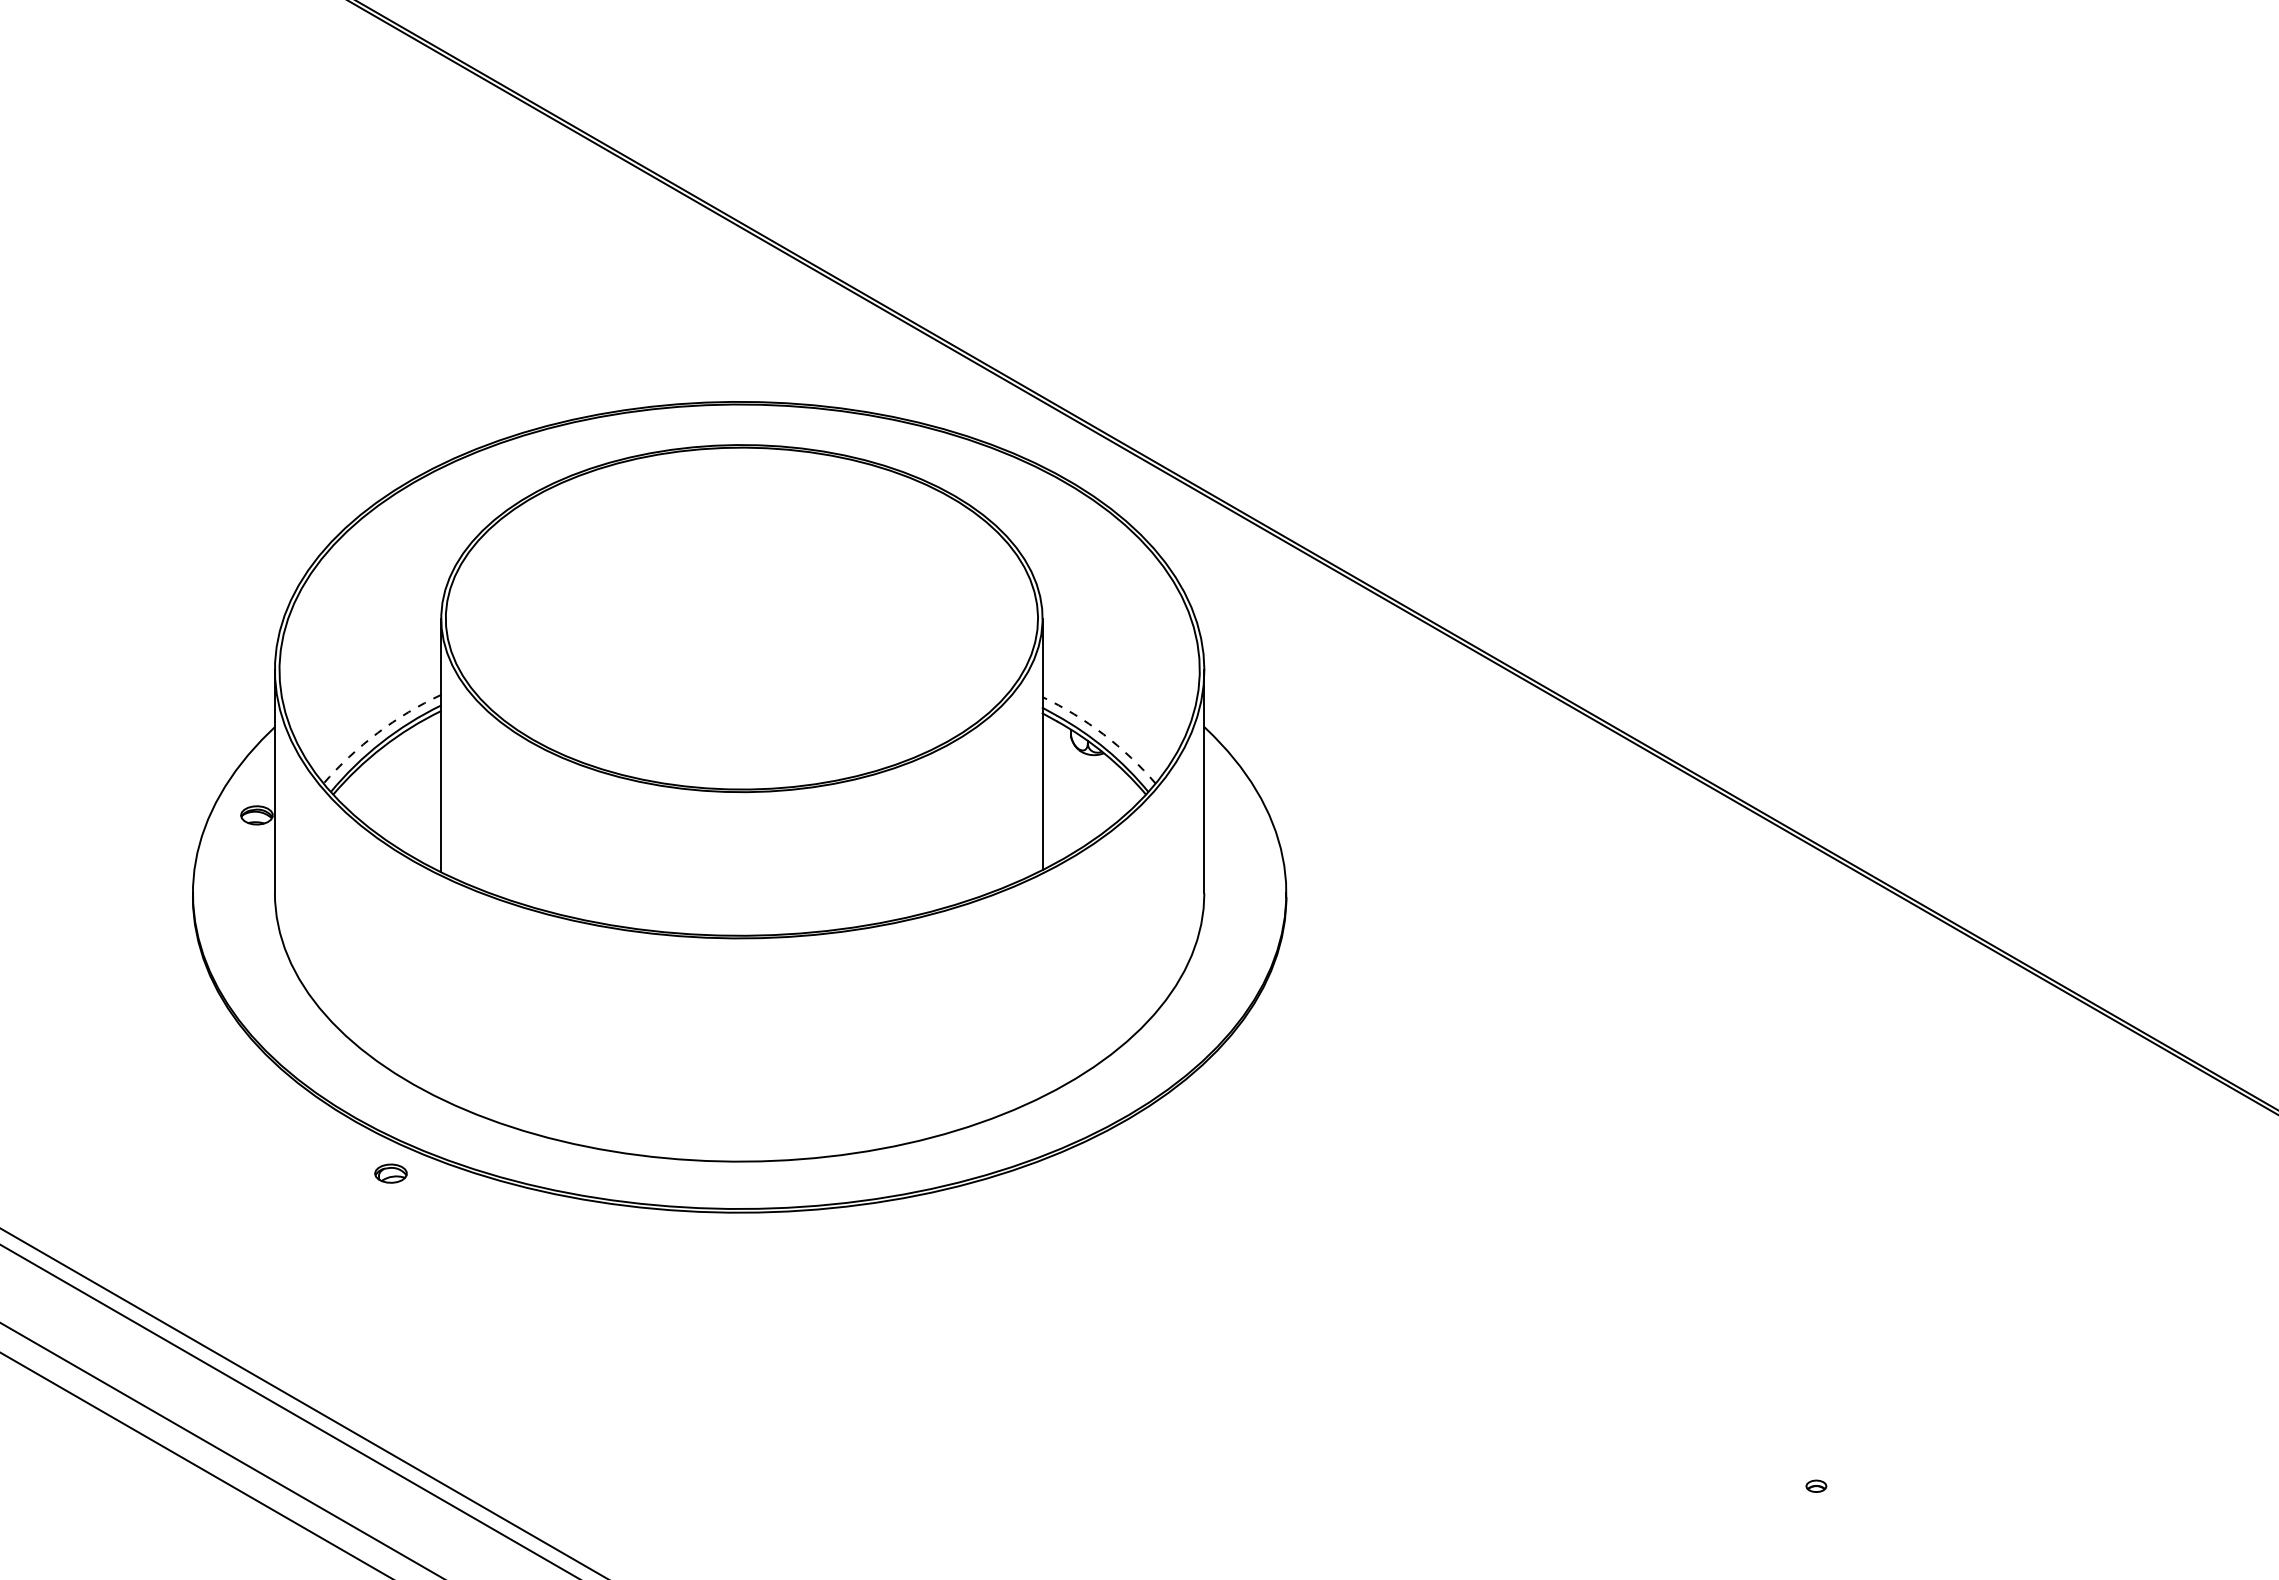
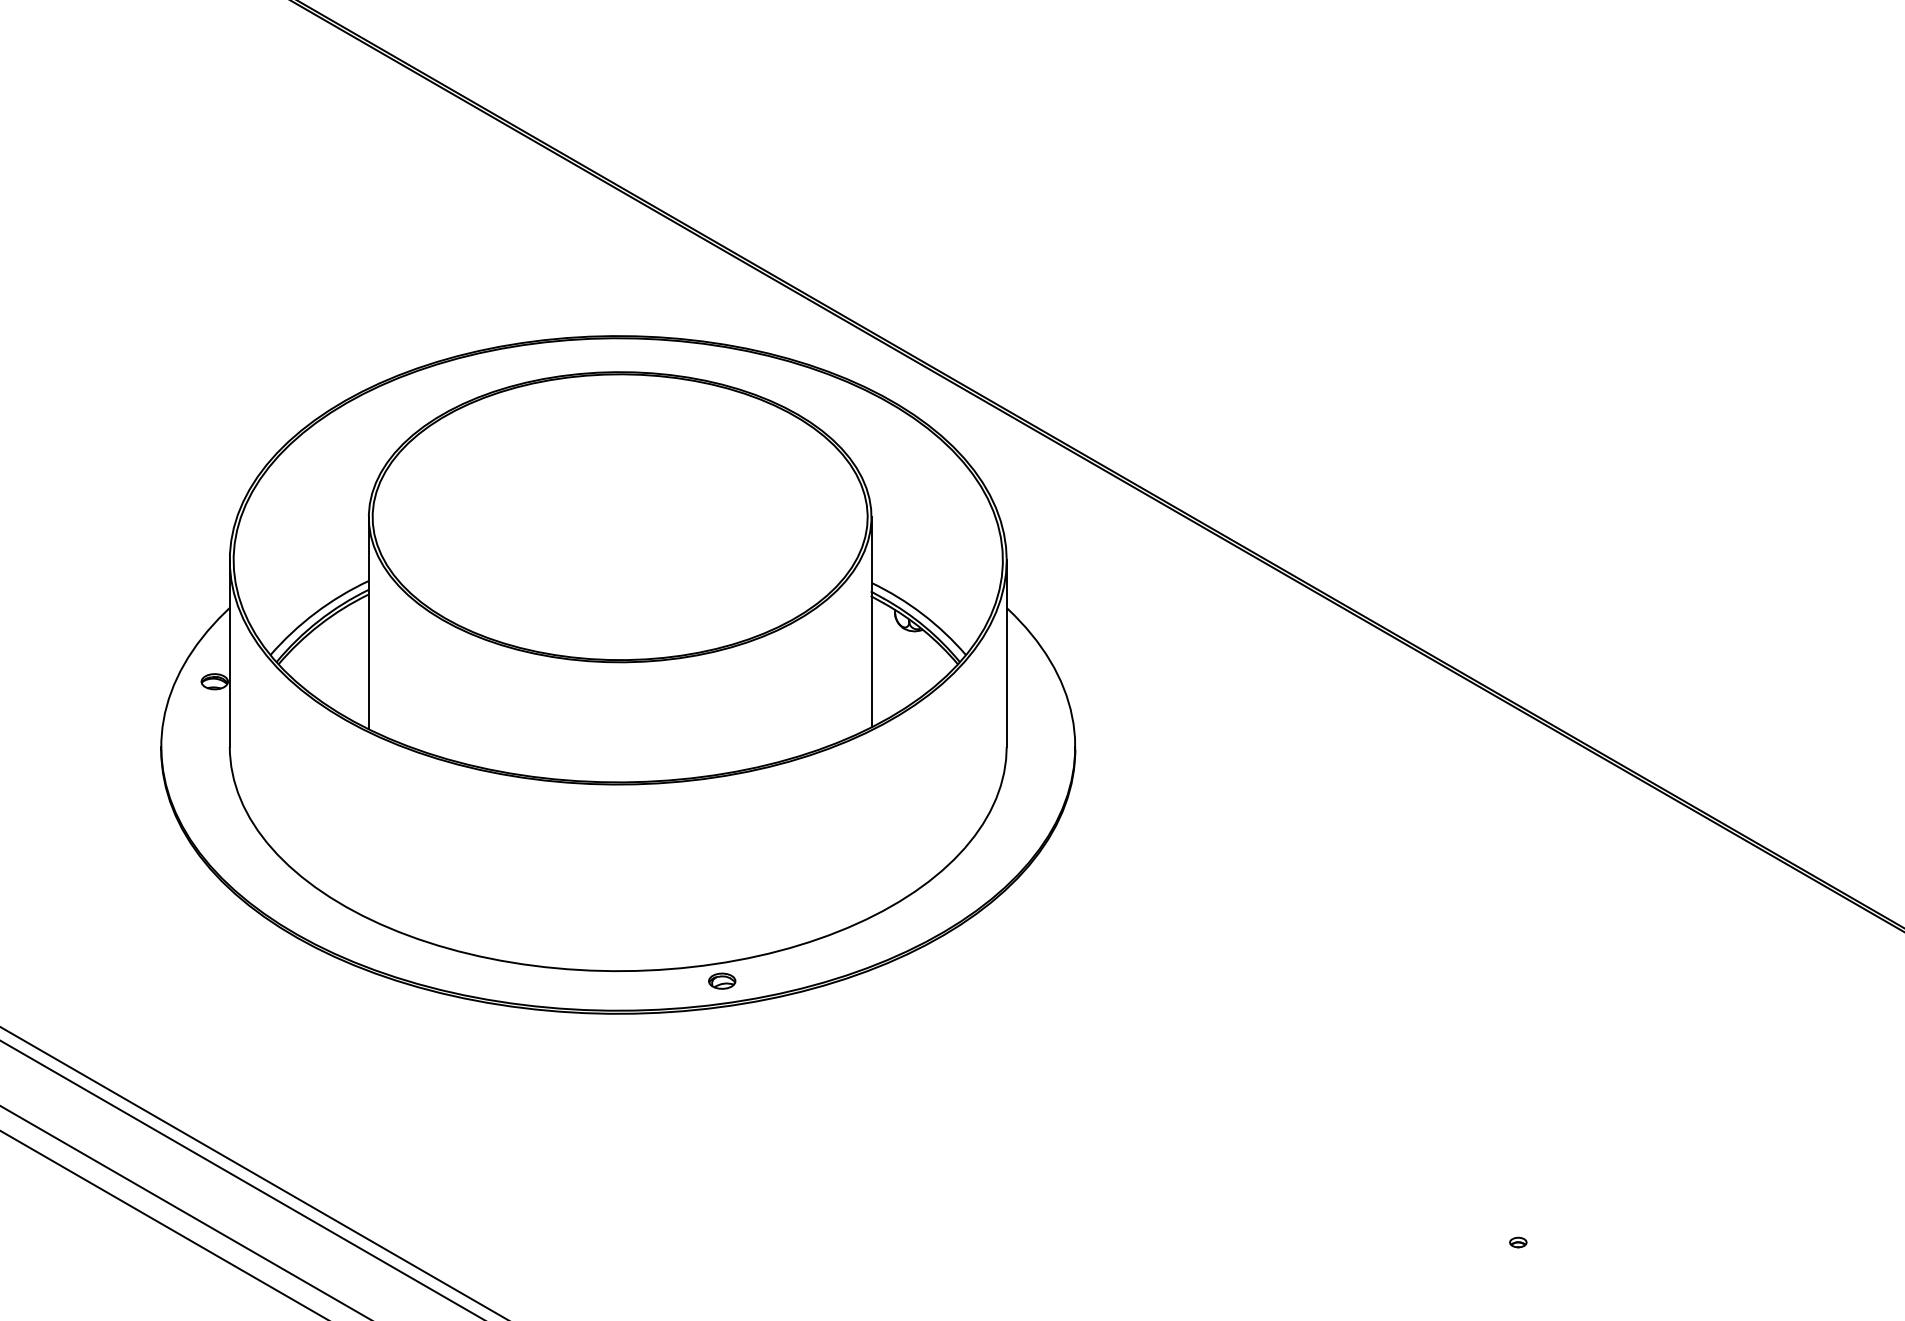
arc: (377, 733) -> (315, 613), dashed -> solid
arc: (1103, 734) -> (922, 614), dashed -> solid
part: (390, 1173) -> (721, 981), moved

